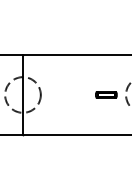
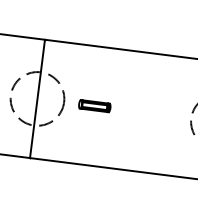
part: (106, 94) -> (95, 105), moved

